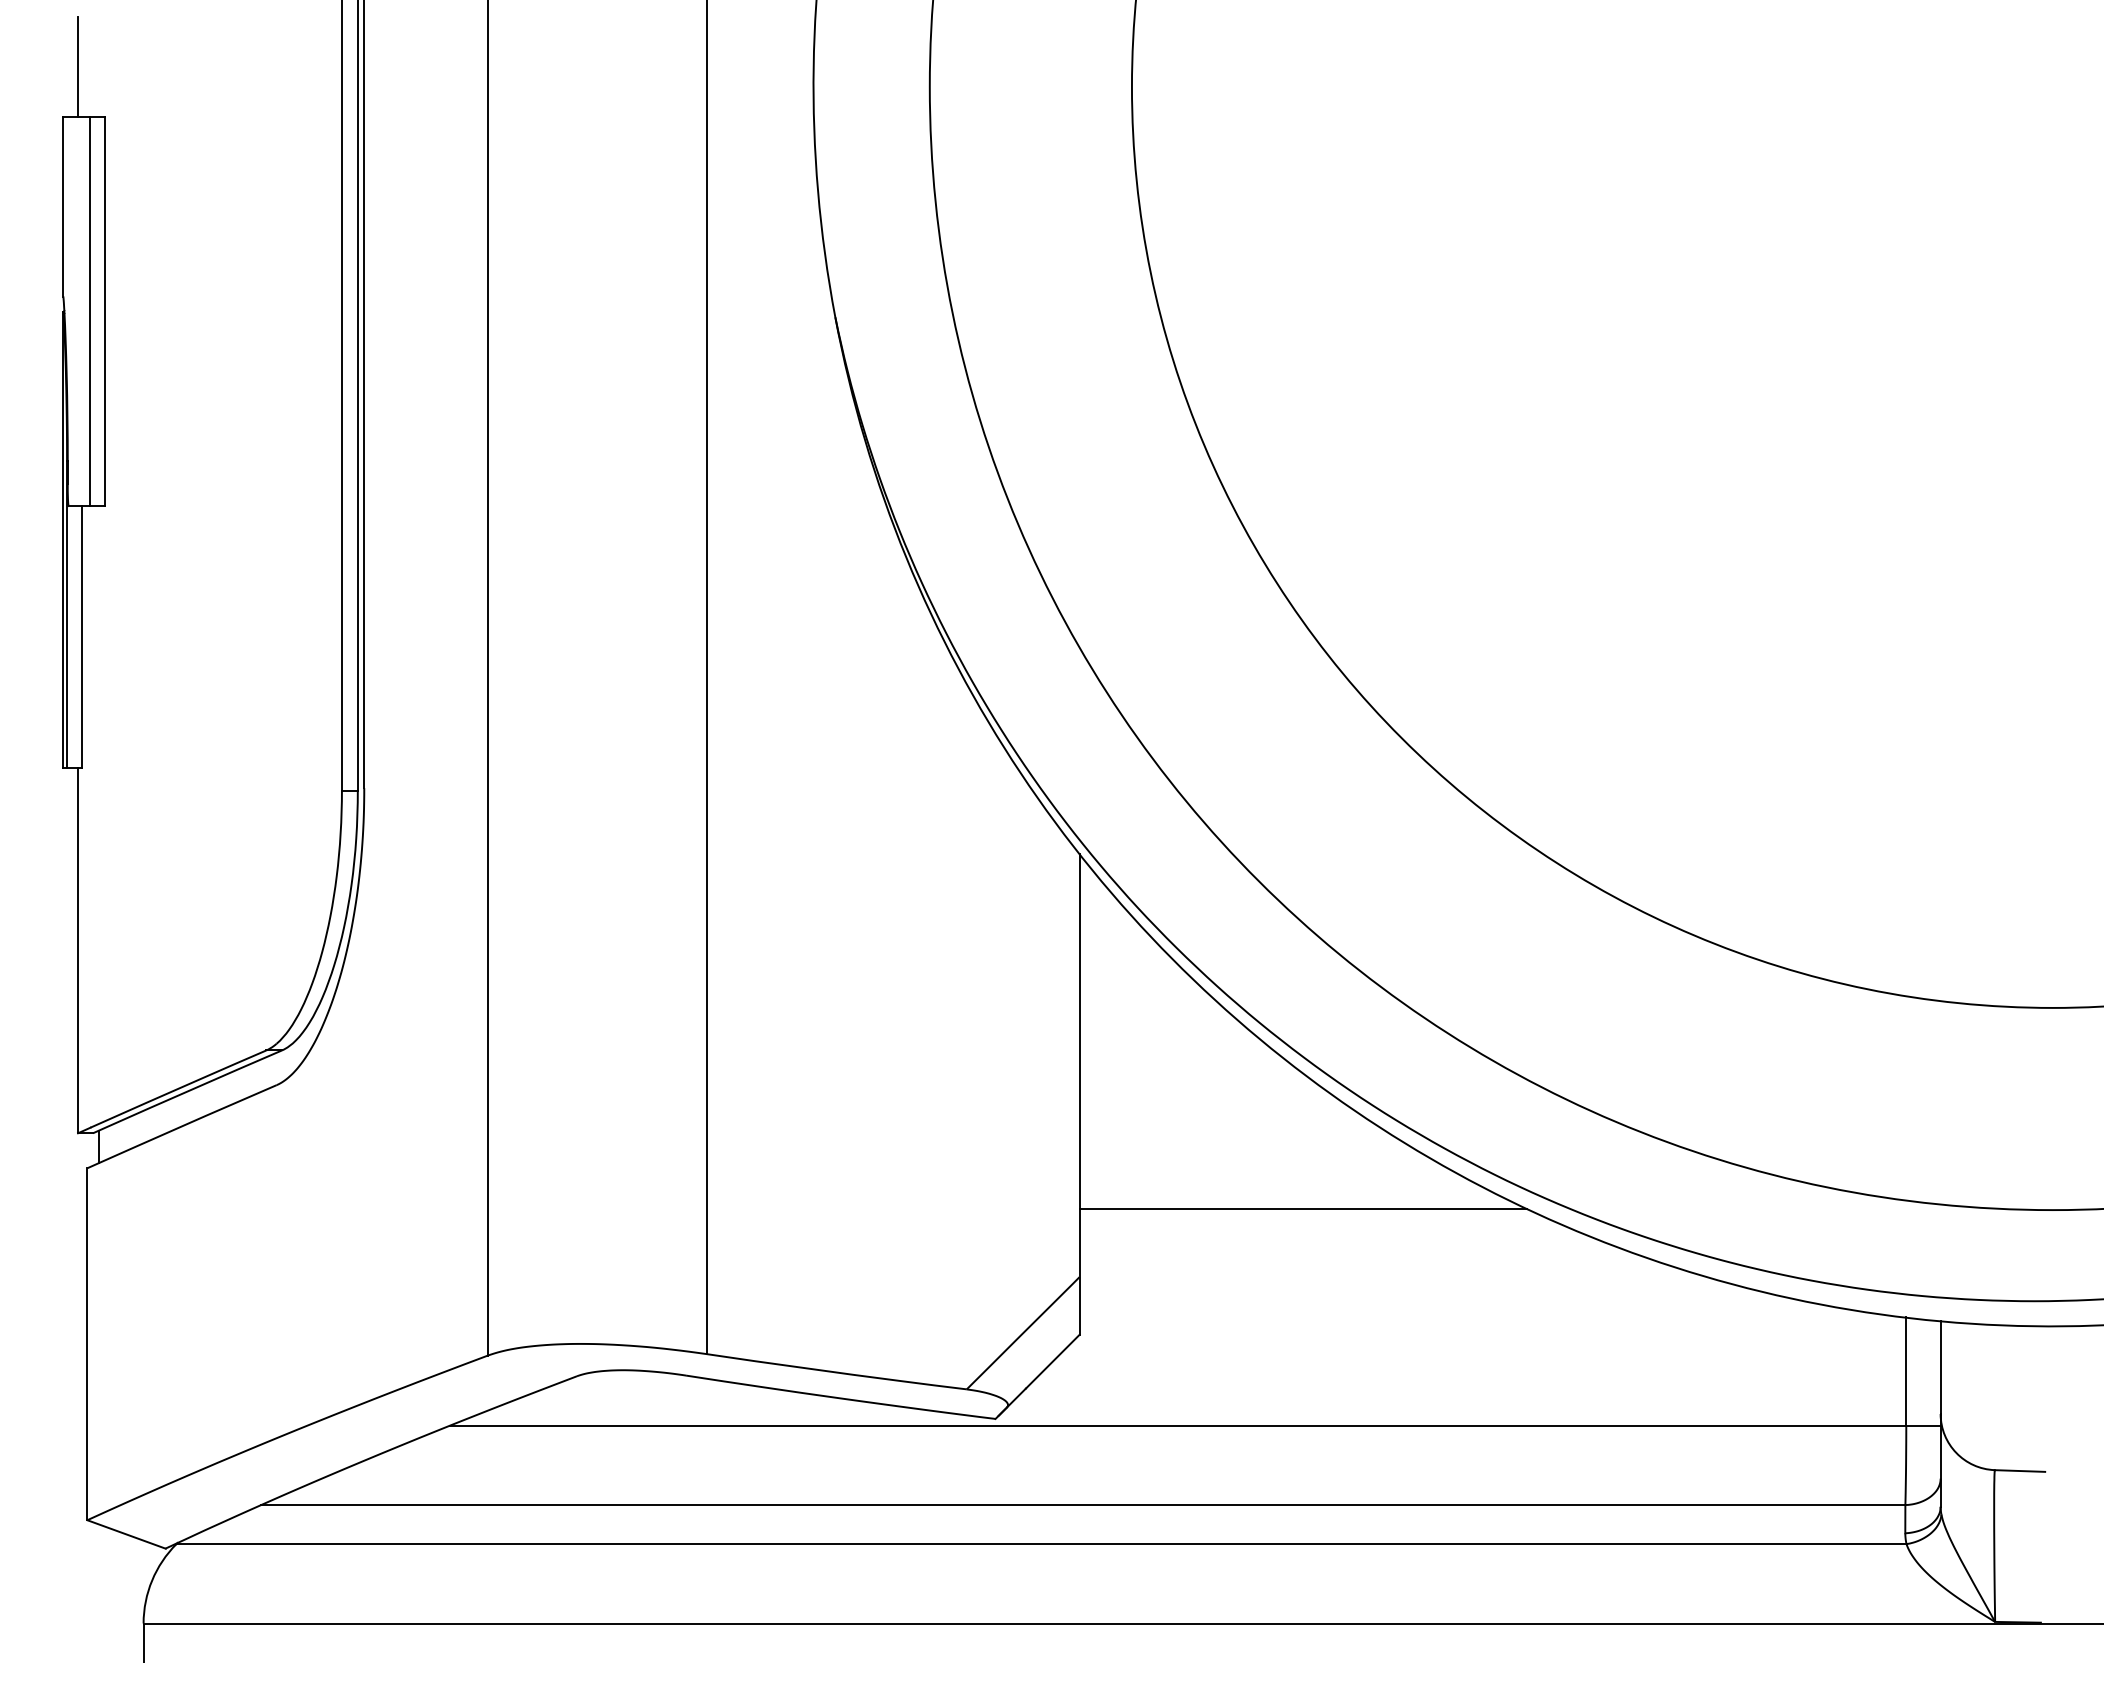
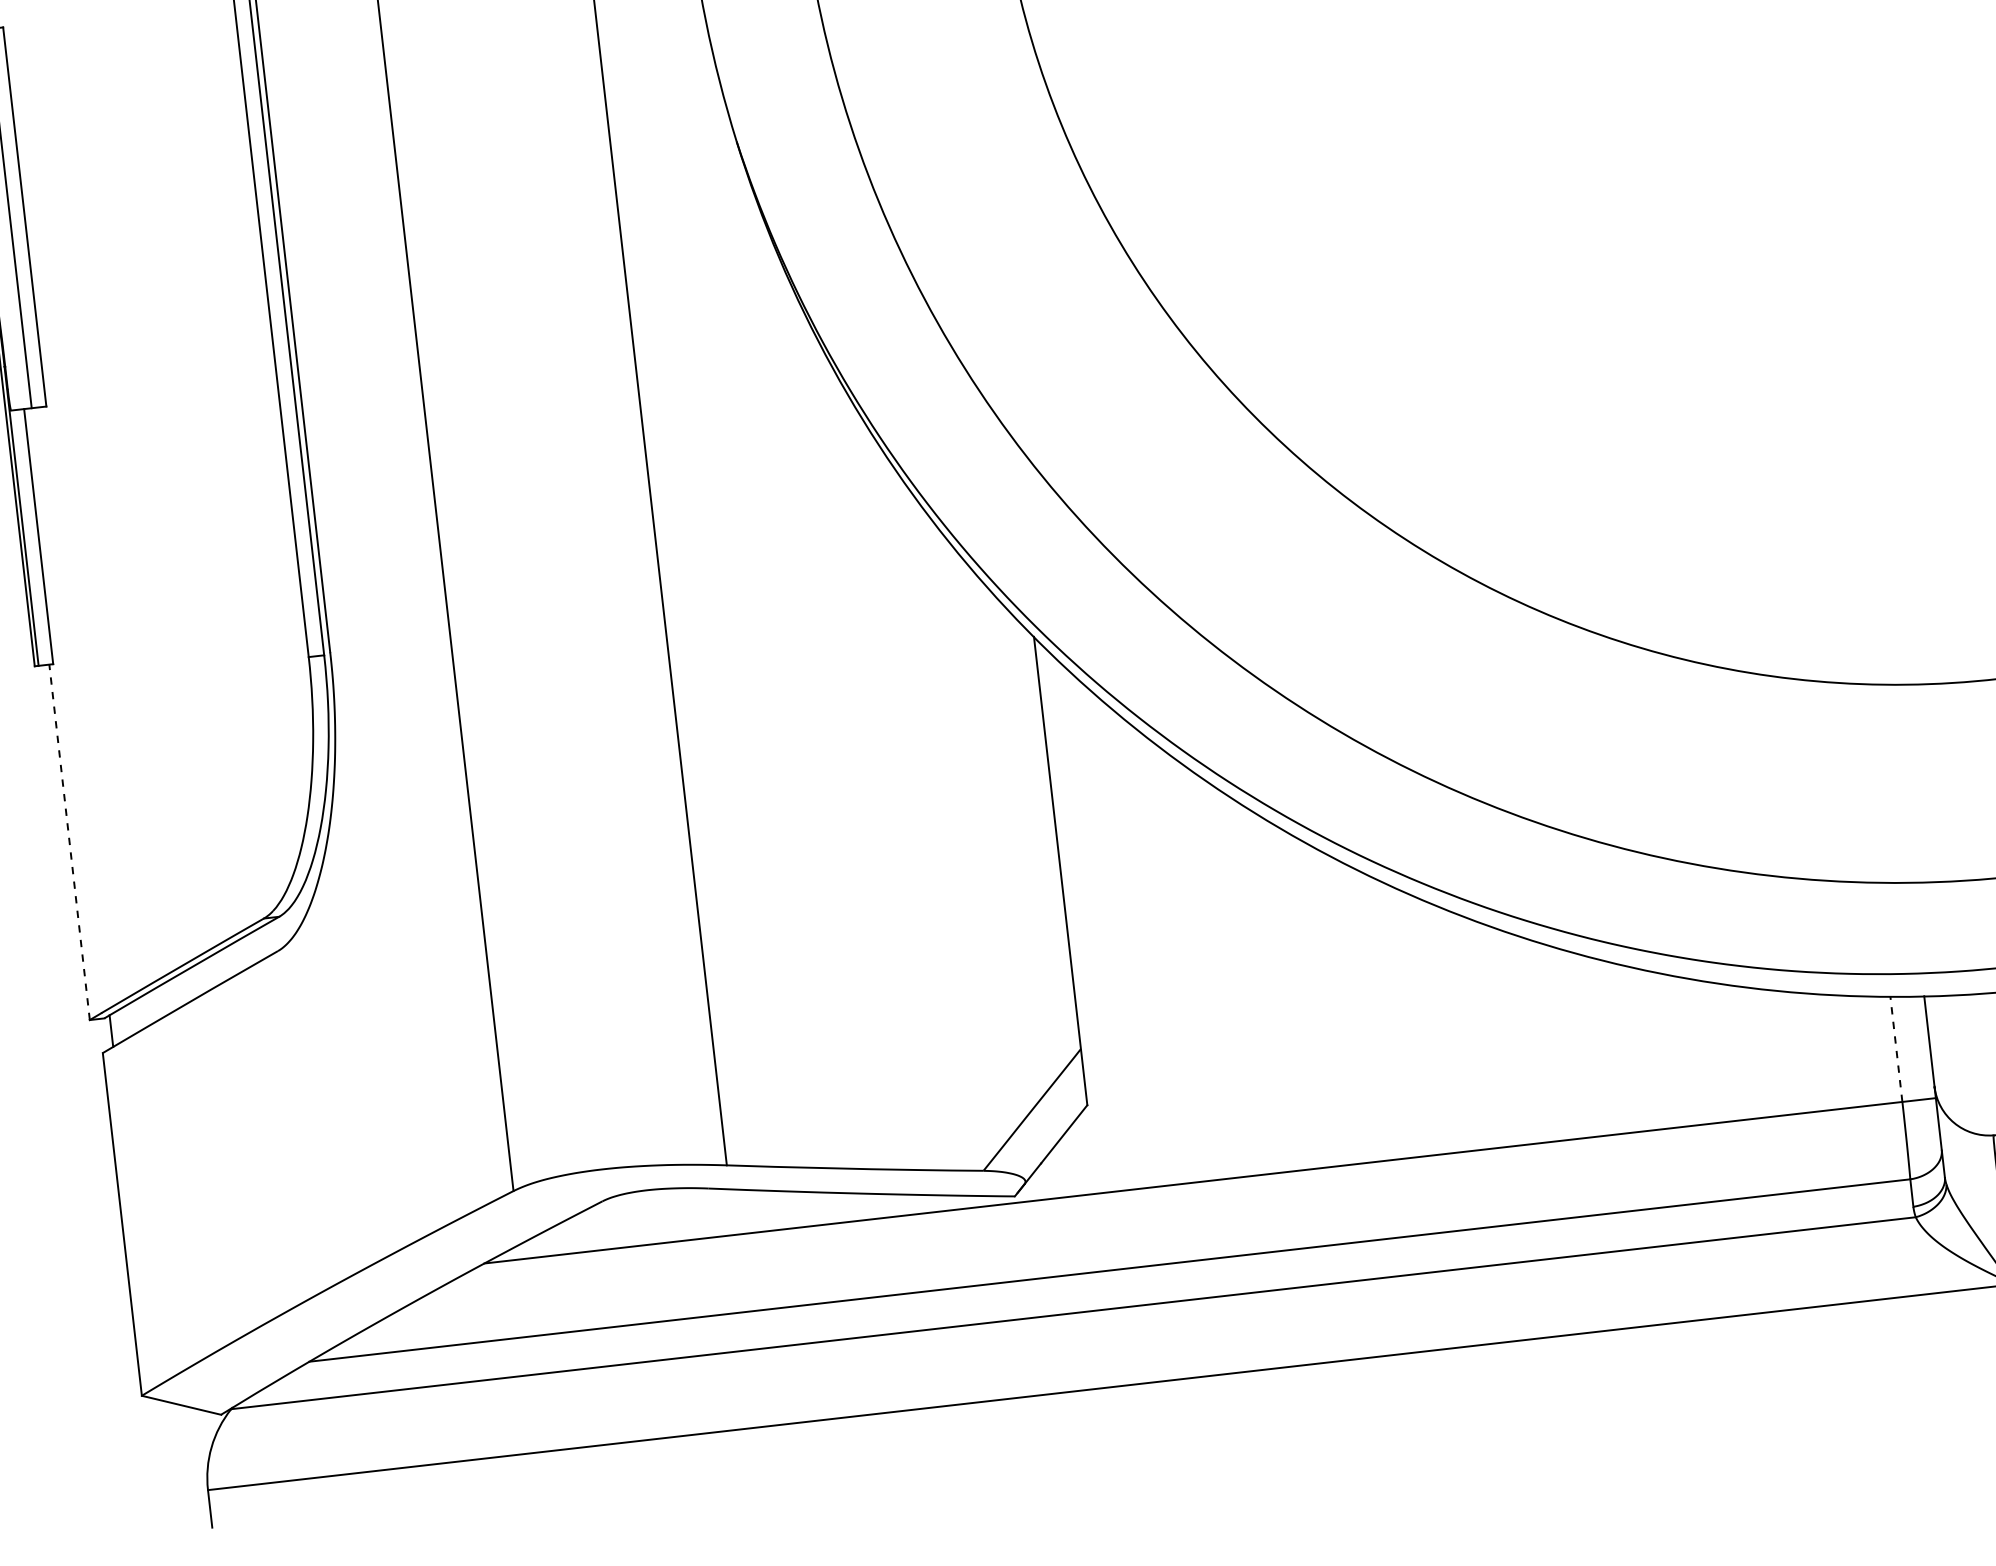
line: (78, 950) -> (69, 842), solid -> dashed
line: (1302, 1208) -> (1290, 957), removed
line: (1906, 1371) -> (1896, 1049), solid -> dashed

